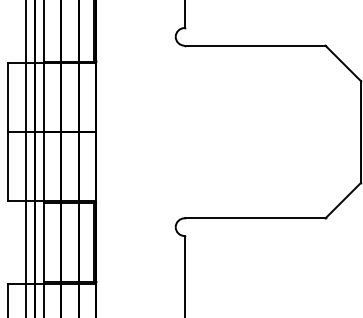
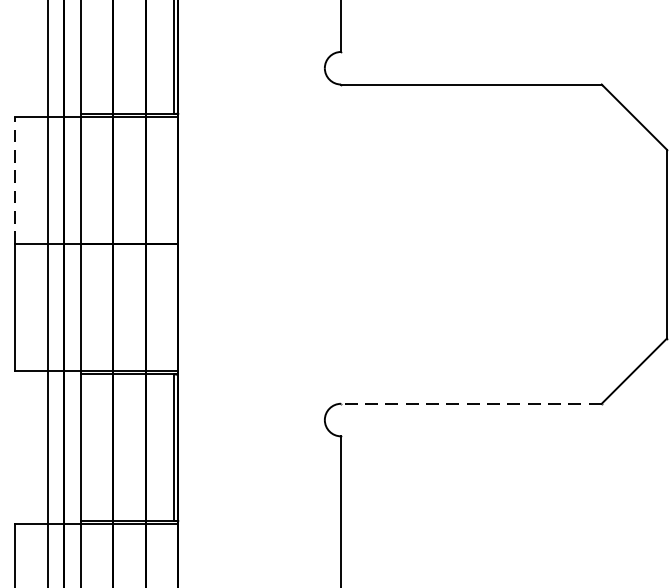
line: (8, 97) -> (15, 180), solid -> dashed
line: (254, 218) -> (470, 404), solid -> dashed

